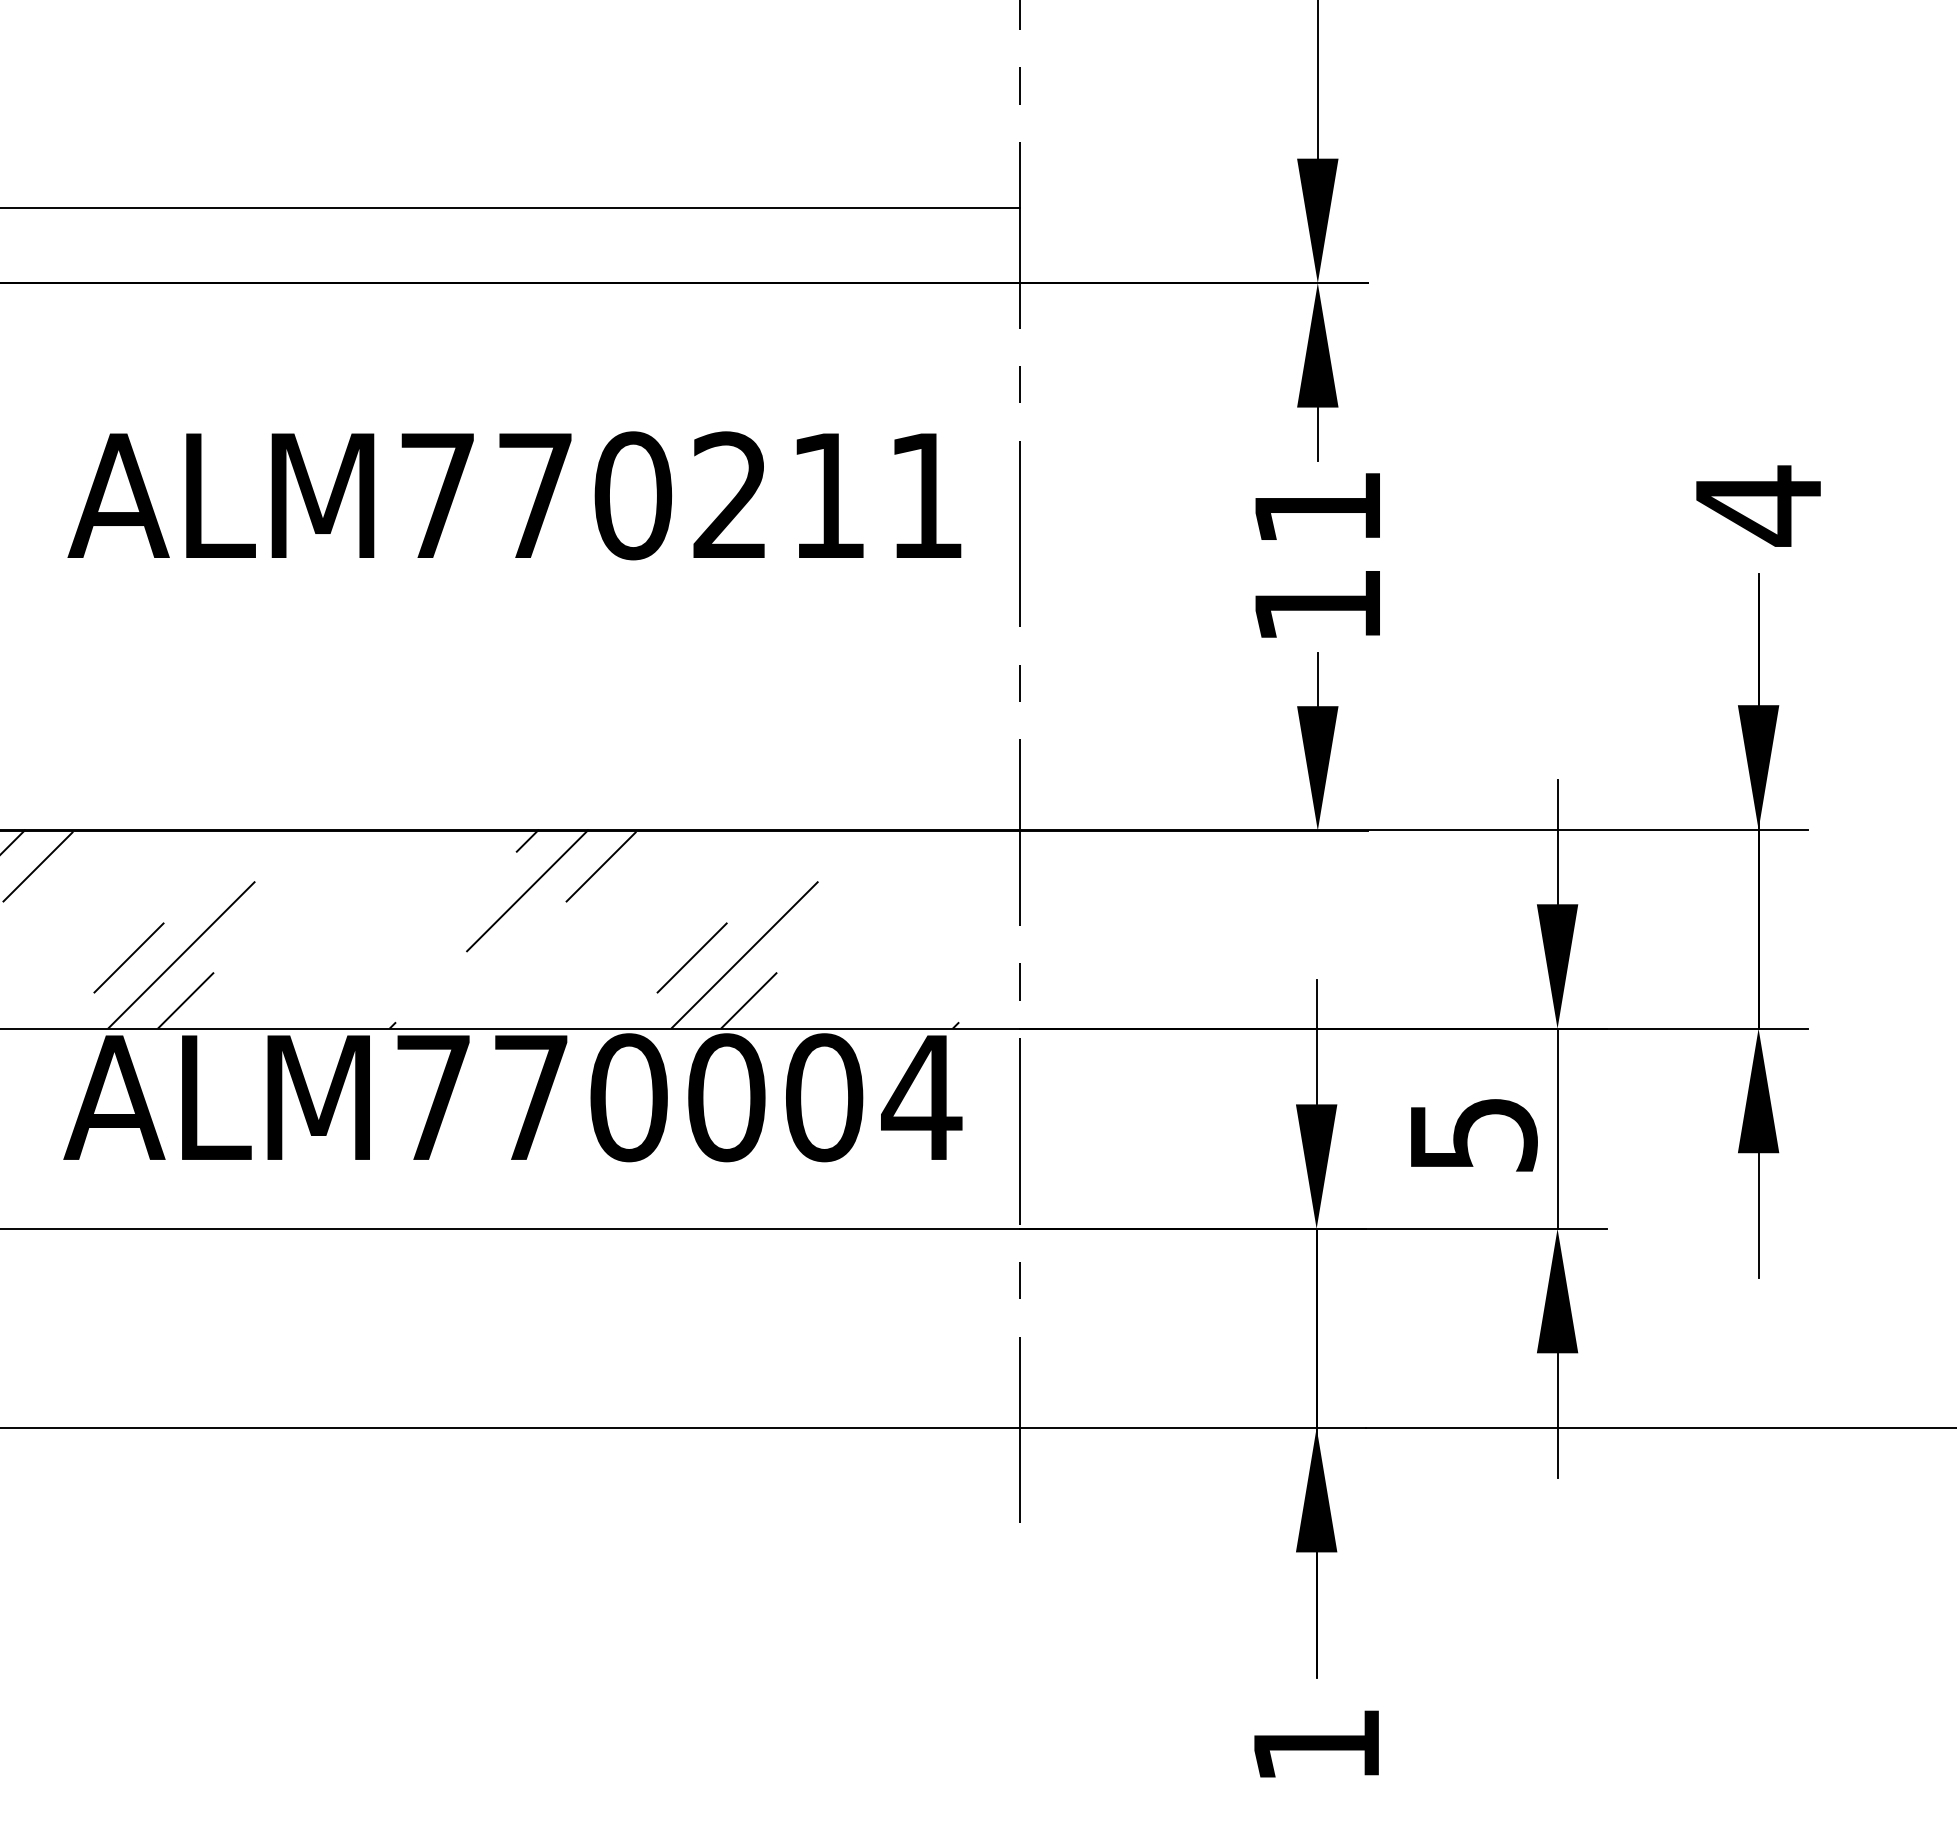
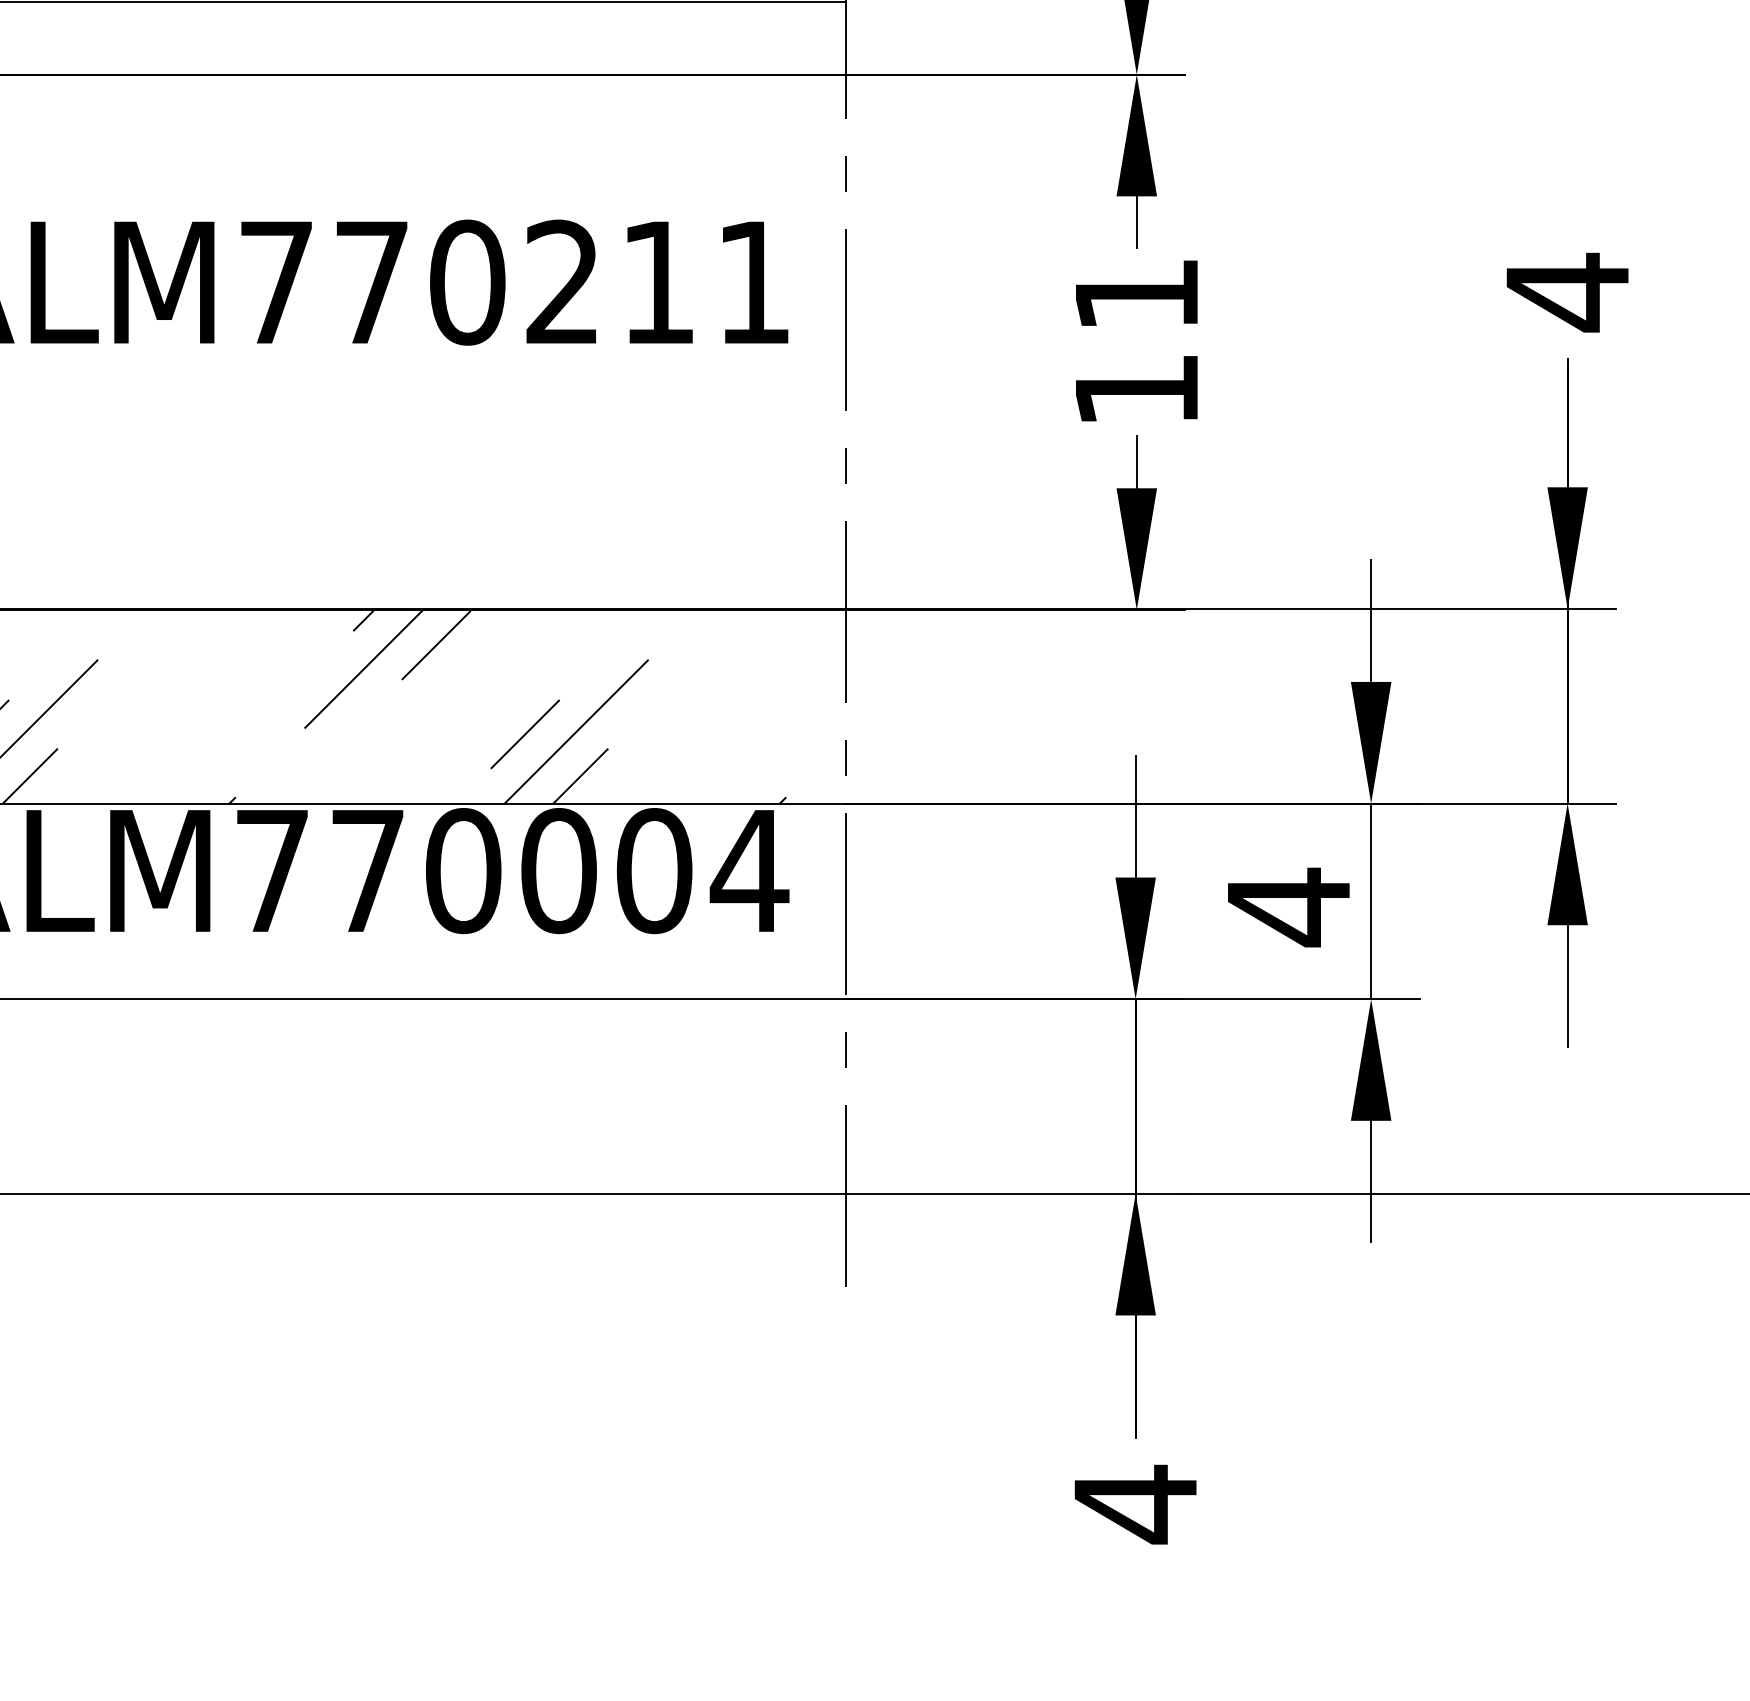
text: (1474, 1134) -> (1289, 906), 5 -> 4
text: (1316, 1745) -> (1135, 1504), 1 -> 4

